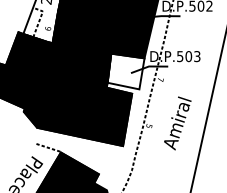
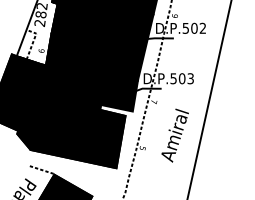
fill: (126, 71) -> (119, 93), added
text: (177, 123) -> (174, 135), moved

